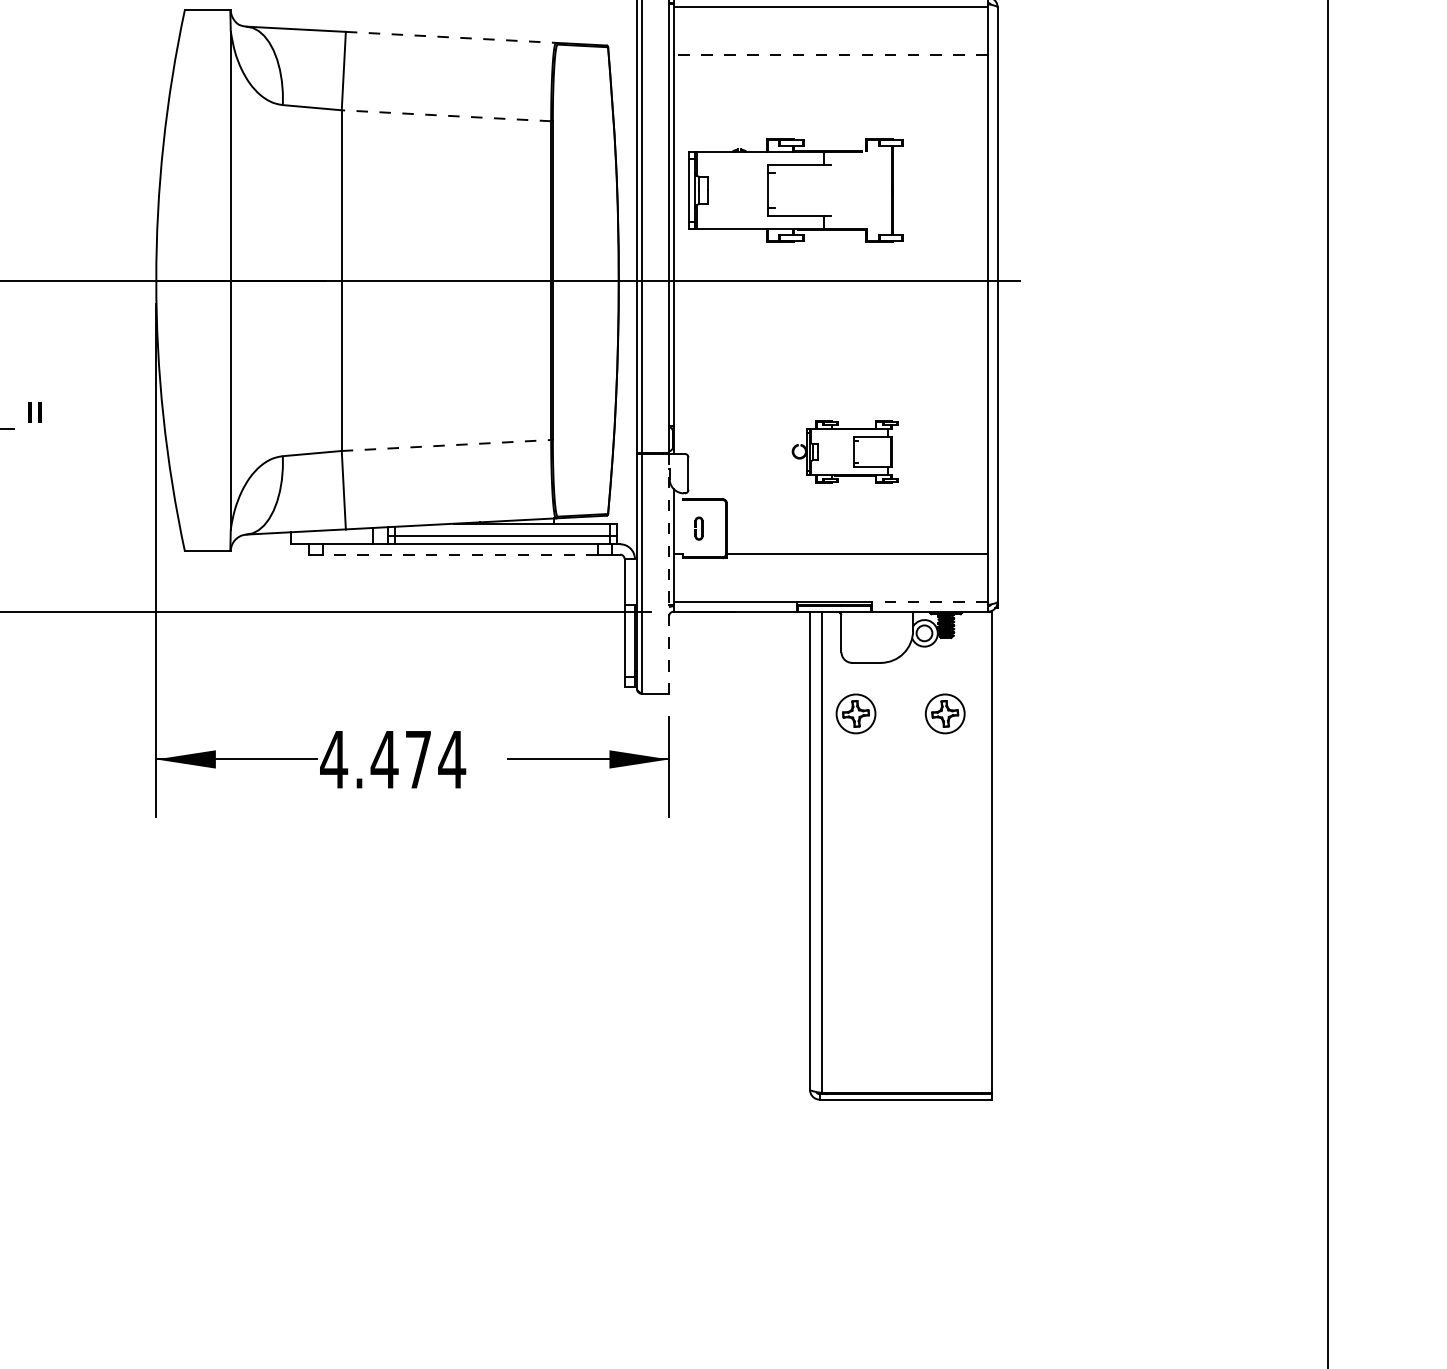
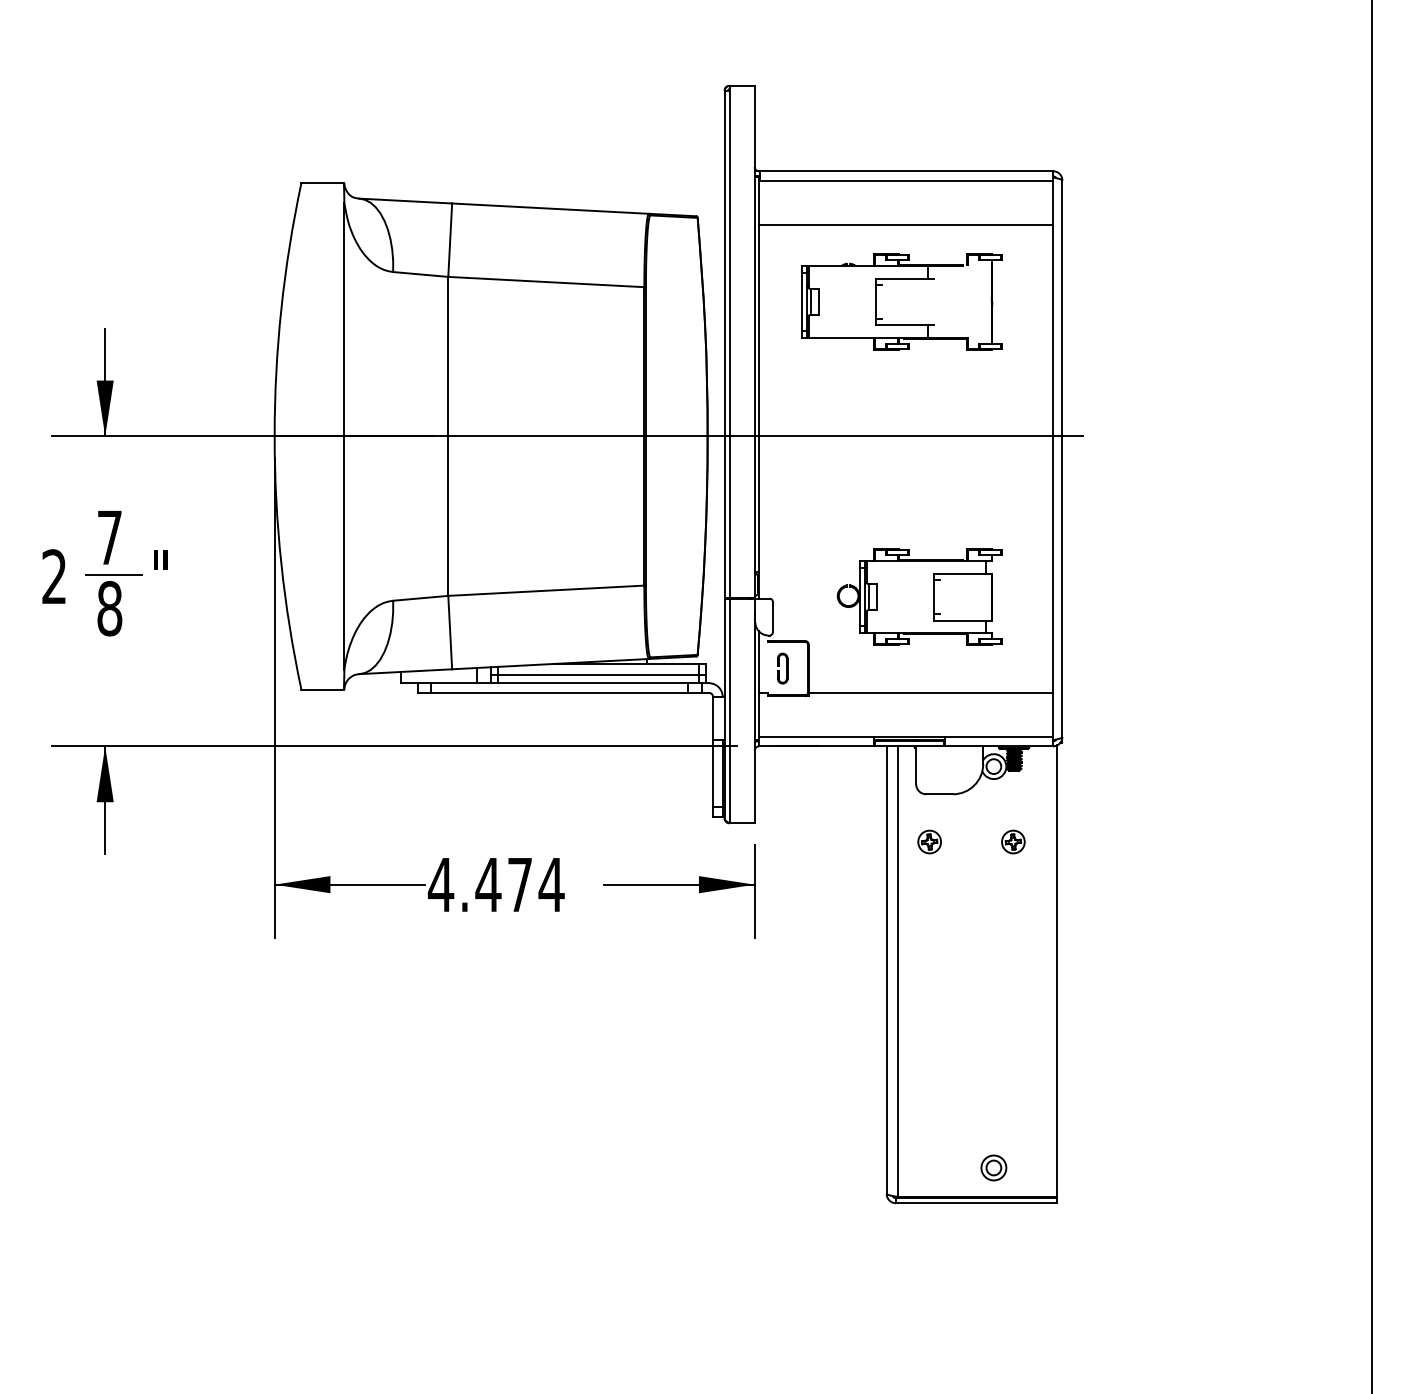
line: (450, 37) -> (550, 208), dashed -> solid
line: (830, 54) -> (905, 224), dashed -> solid
line: (445, 116) -> (545, 282), dashed -> solid
part: (795, 166) -> (901, 279), moved
line: (446, 445) -> (546, 590), dashed -> solid
part: (845, 451) -> (919, 596), size x1.67
part: (698, 528) -> (782, 668), size x1.43
line: (460, 554) -> (559, 692), dashed -> solid
line: (668, 574) -> (754, 711), dashed -> solid
line: (929, 602) -> (998, 737), dashed -> solid
part: (855, 713) -> (929, 841), size x0.62
part: (945, 713) -> (1013, 841), size x0.62
part: (924, 1061) -> (993, 1167), added

